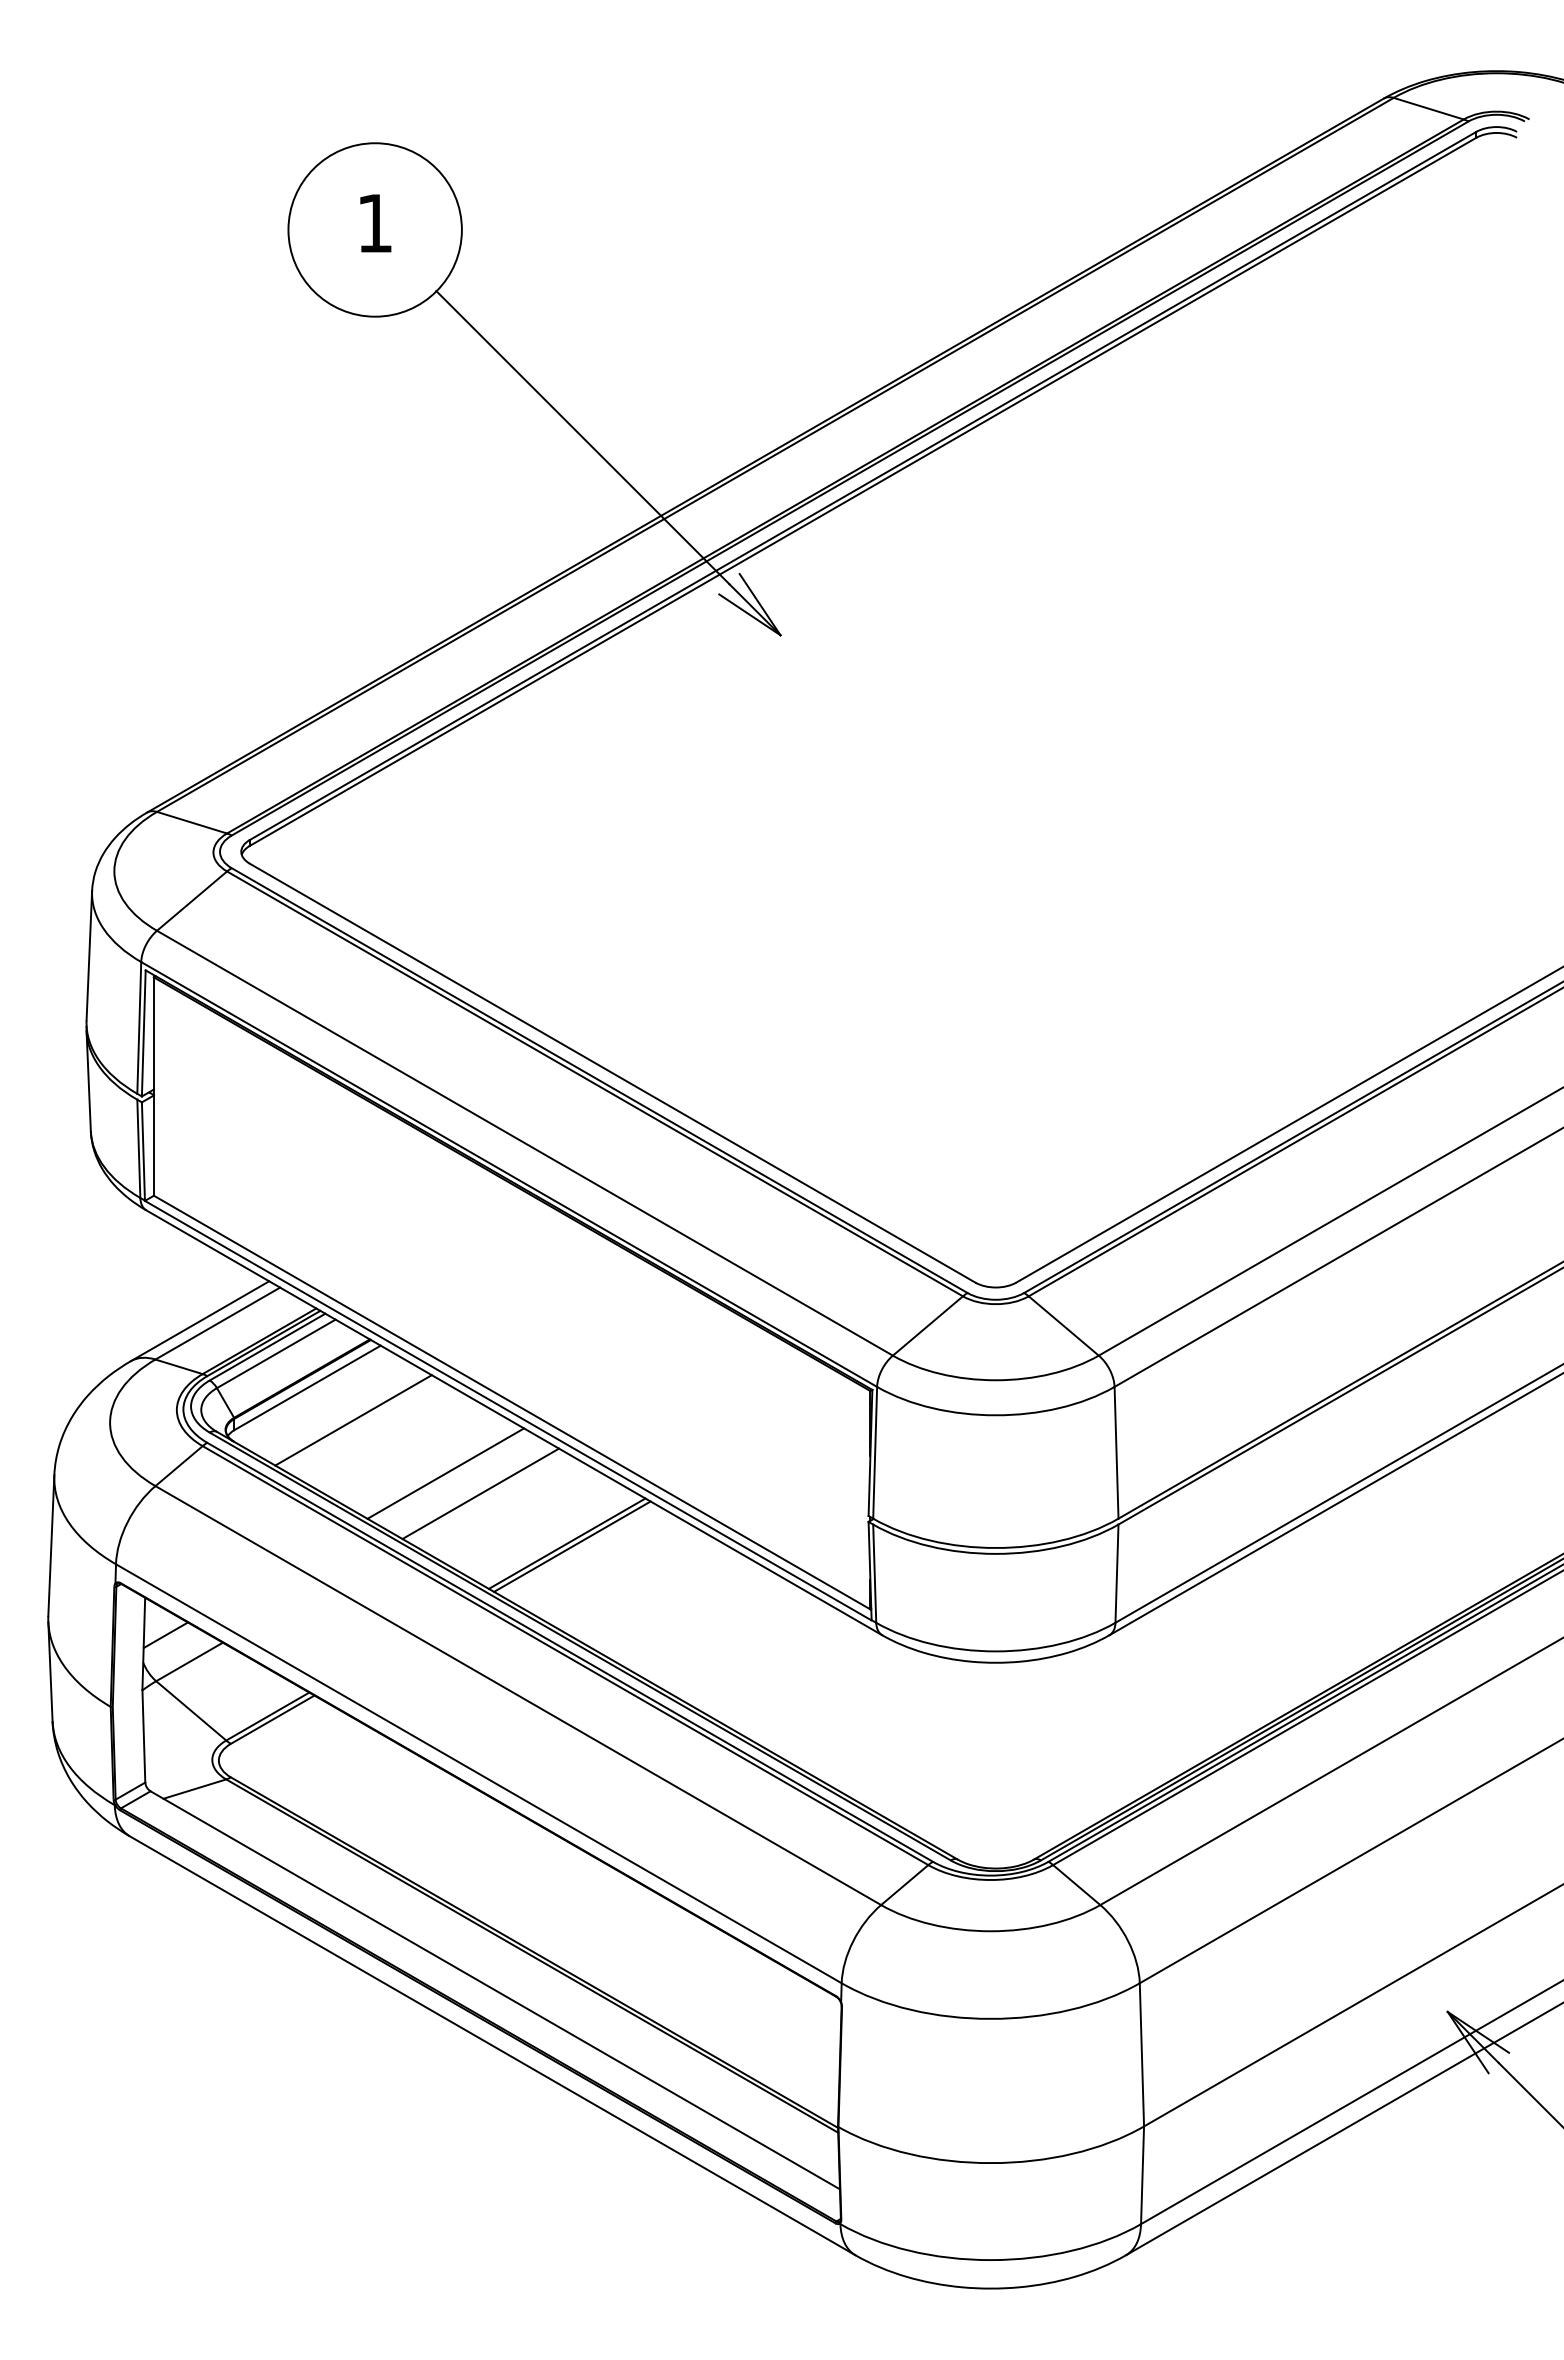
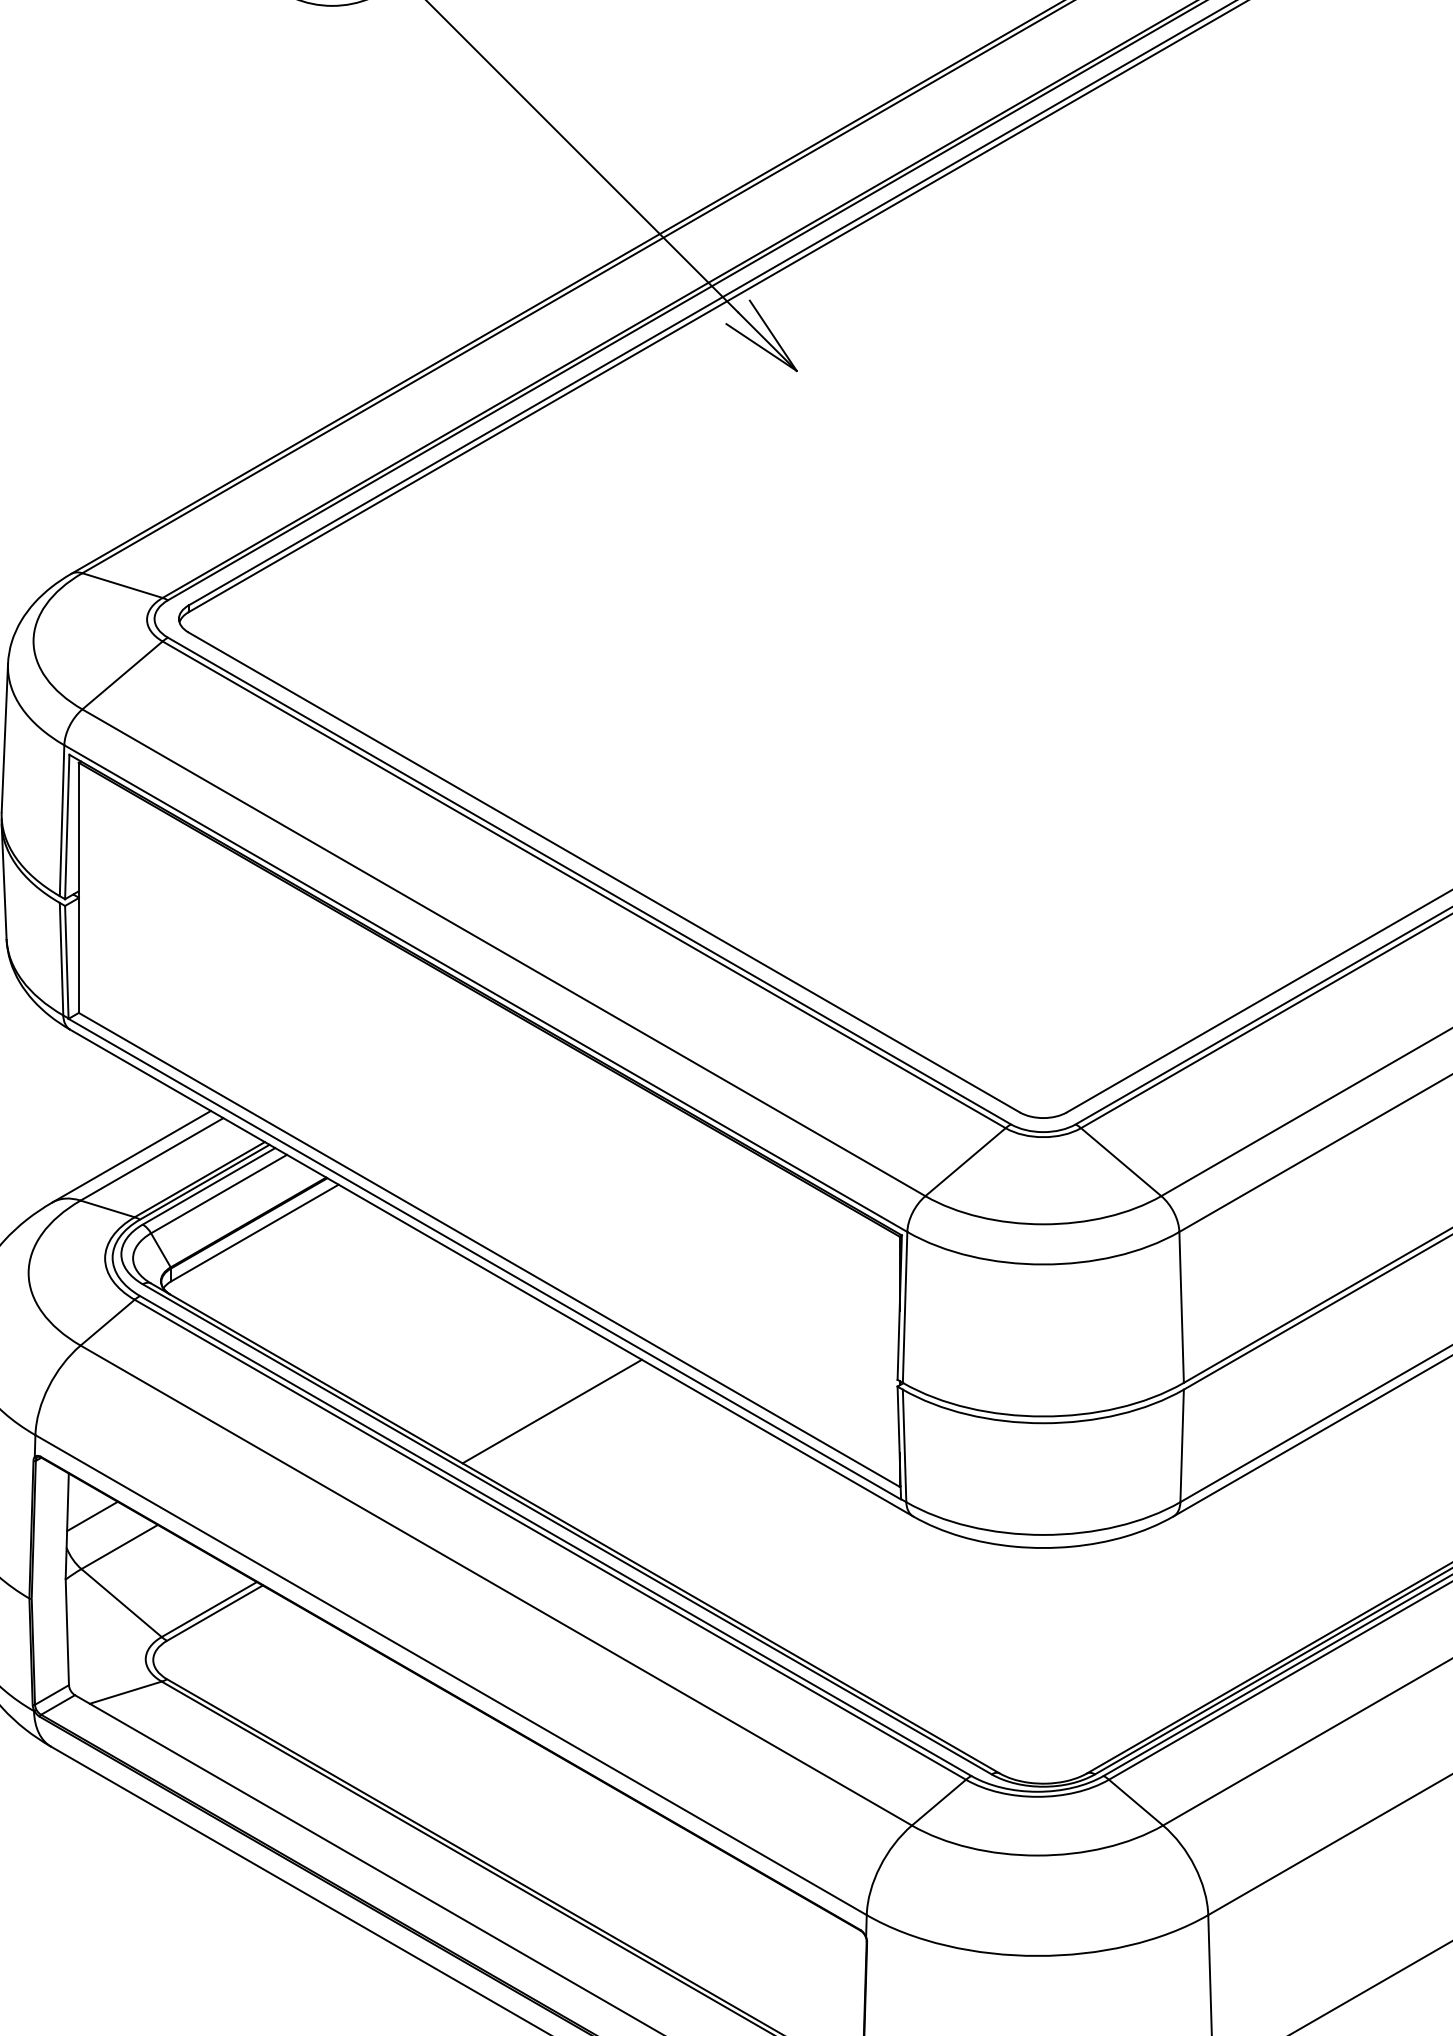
line: (353, 1420) -> (307, 1270), removed
line: (445, 1473) -> (412, 1331), removed
line: (480, 1493) -> (452, 1354), removed
line: (572, 1546) -> (558, 1414), removed

